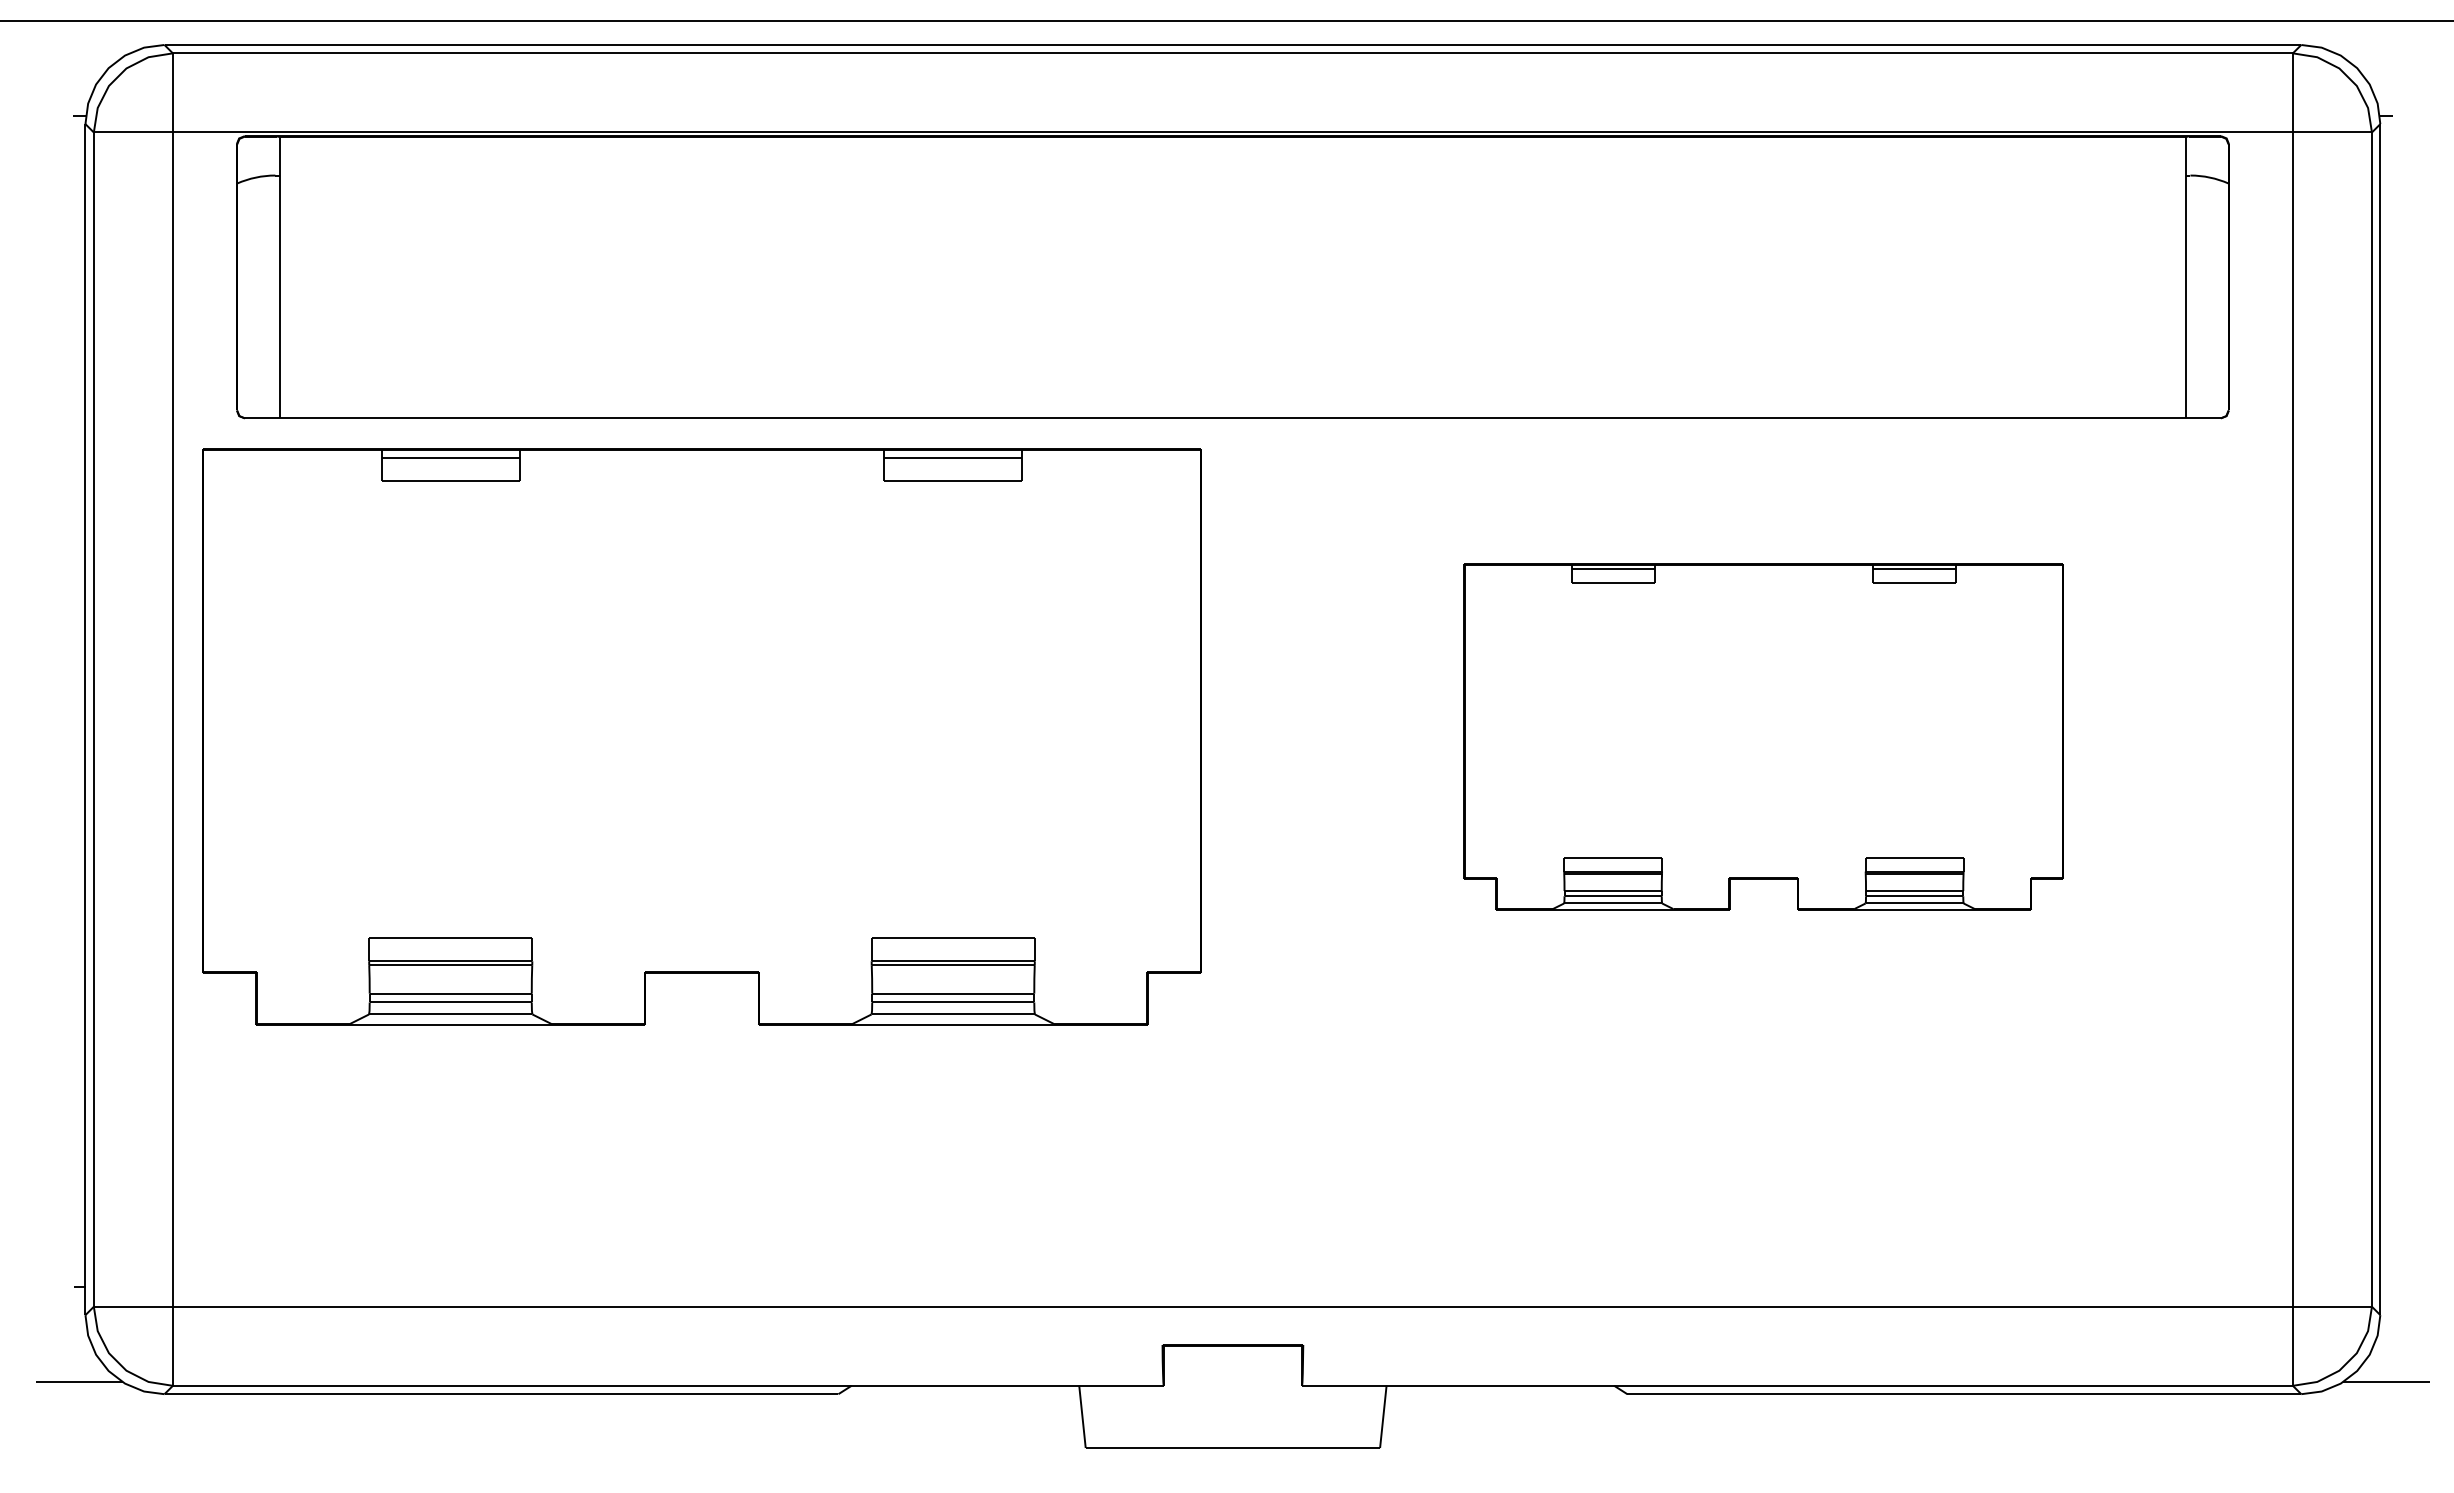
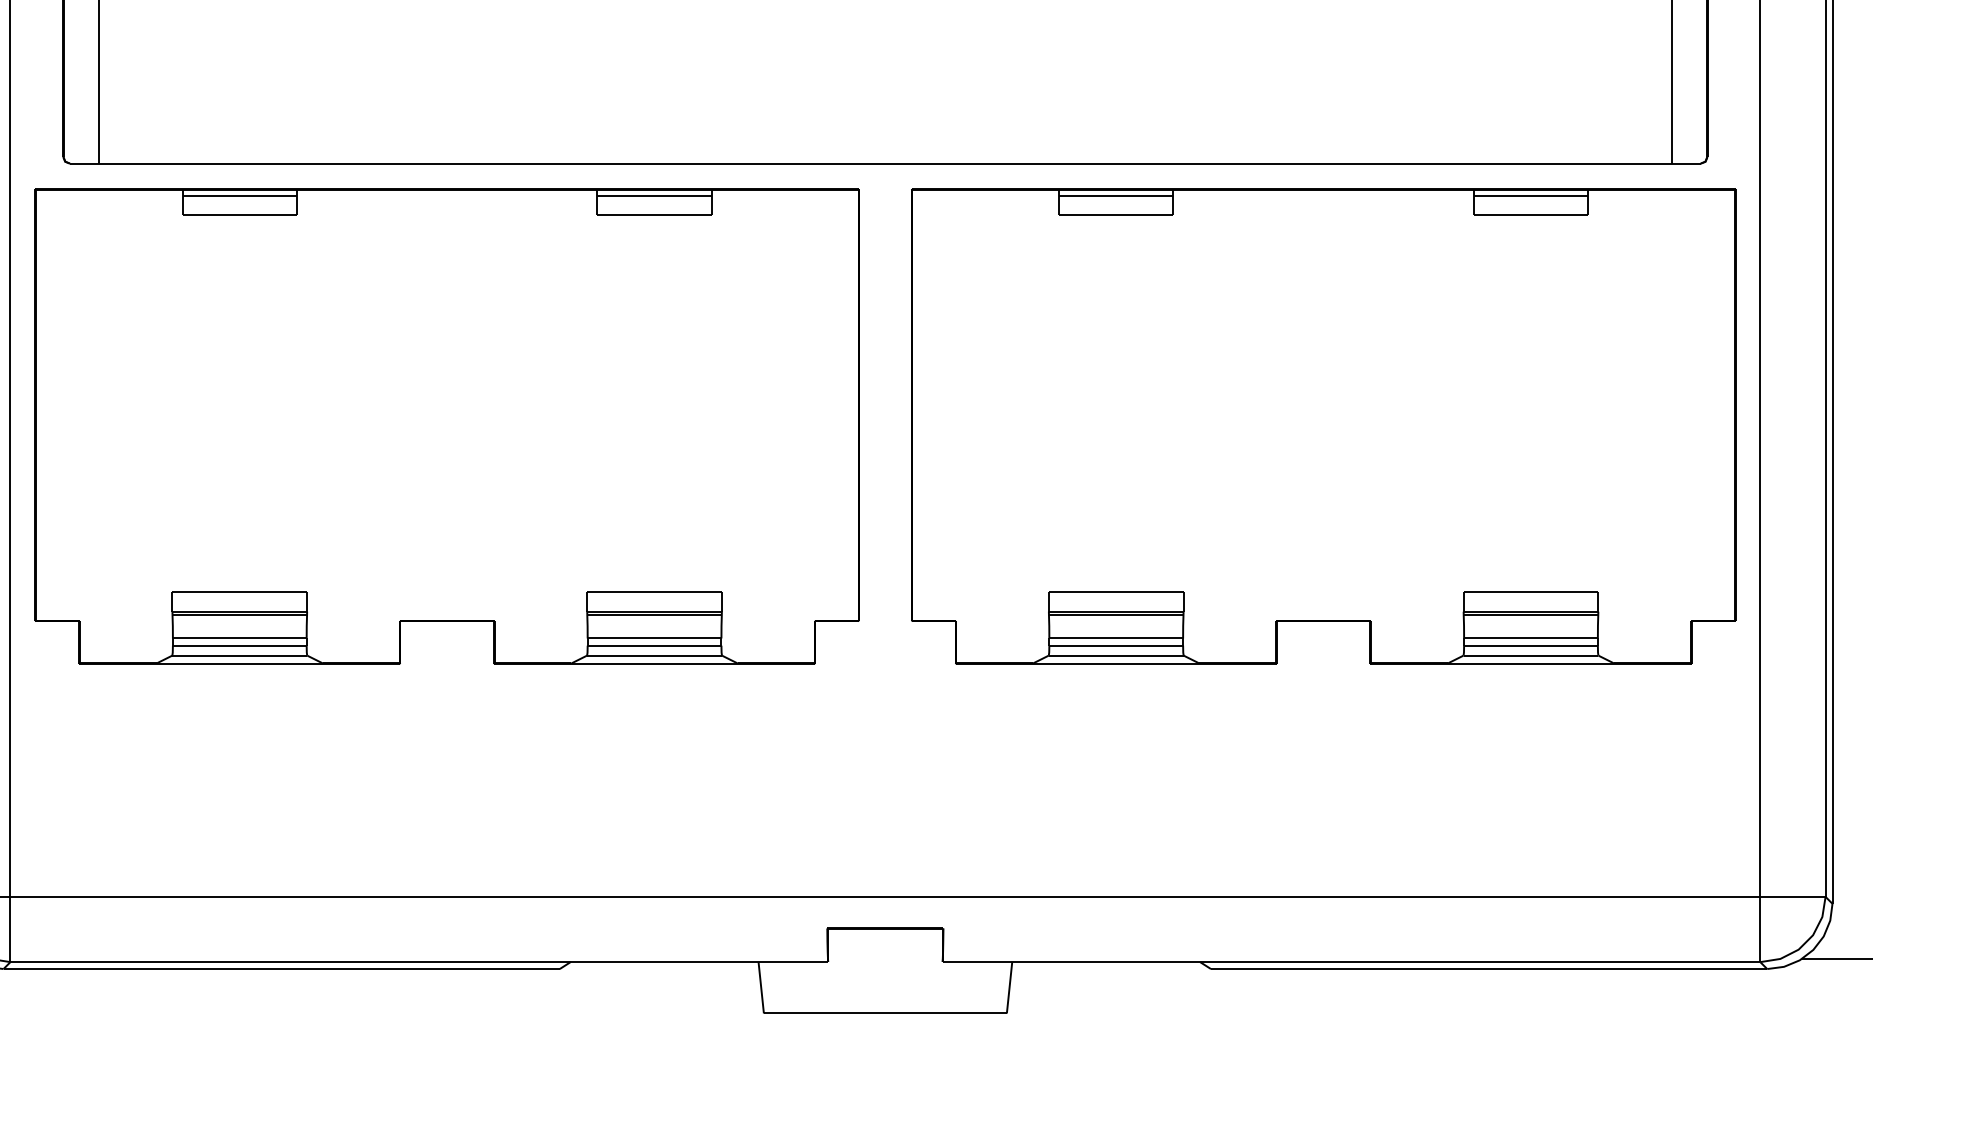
part: (1763, 736) -> (1323, 426), size x1.67

